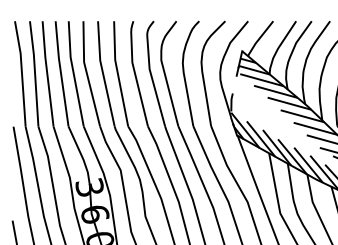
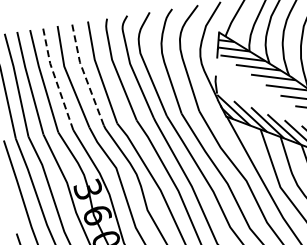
line: (73, 72) -> (55, 78), solid -> dashed
line: (102, 73) -> (84, 74), solid -> dashed

